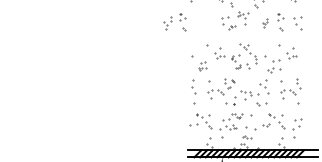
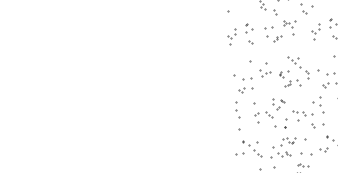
part: (174, 22) -> (239, 35), moved
part: (265, 23) -> (316, 31), size x1.67
part: (202, 66) -> (246, 85), size x1.67

